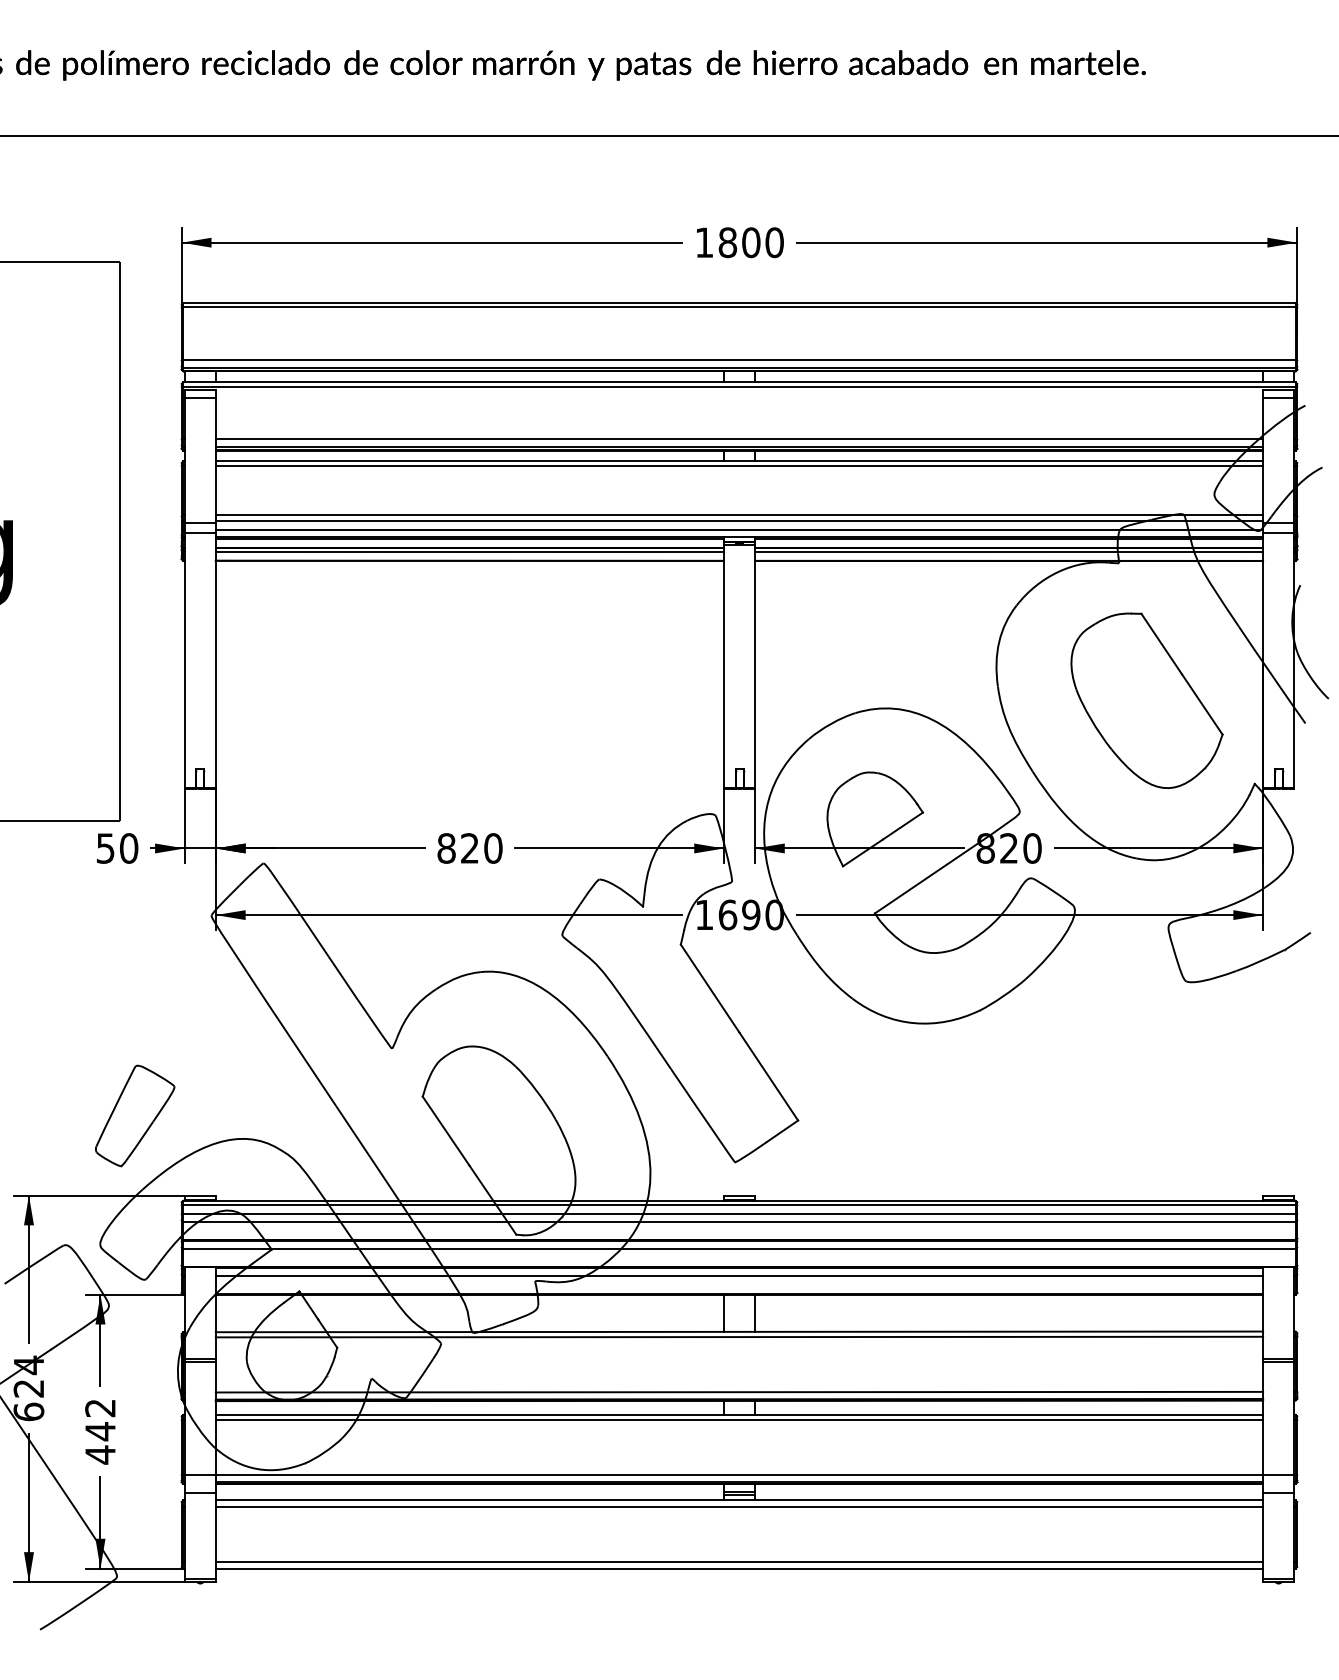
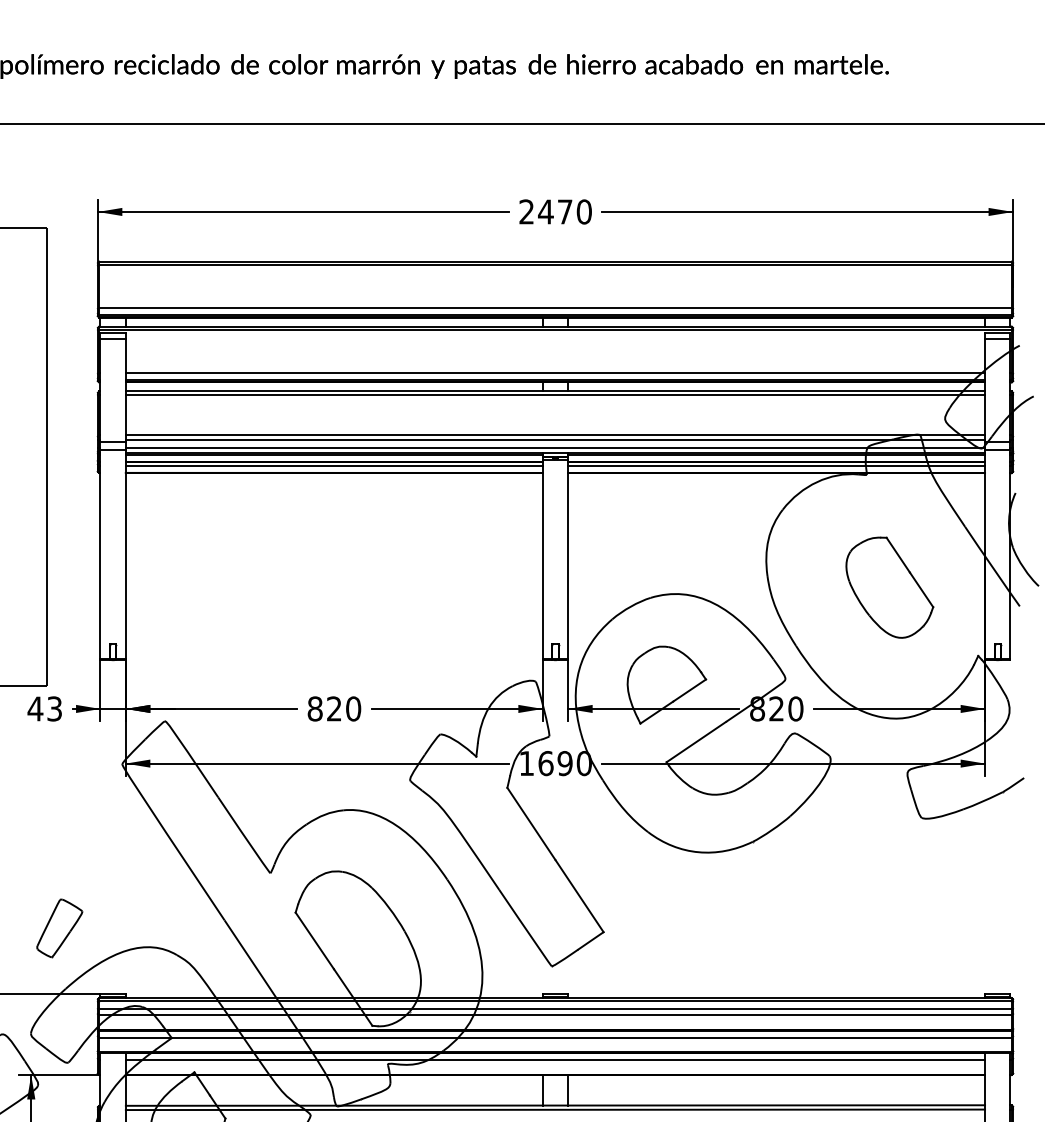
text: (727, 242) -> (545, 211), 1800 -> 2470
part: (1146, 700) -> (889, 587), size x0.7
text: (116, 848) -> (44, 708), 50 -> 43
part: (135, 1115) -> (59, 928), size x0.7

